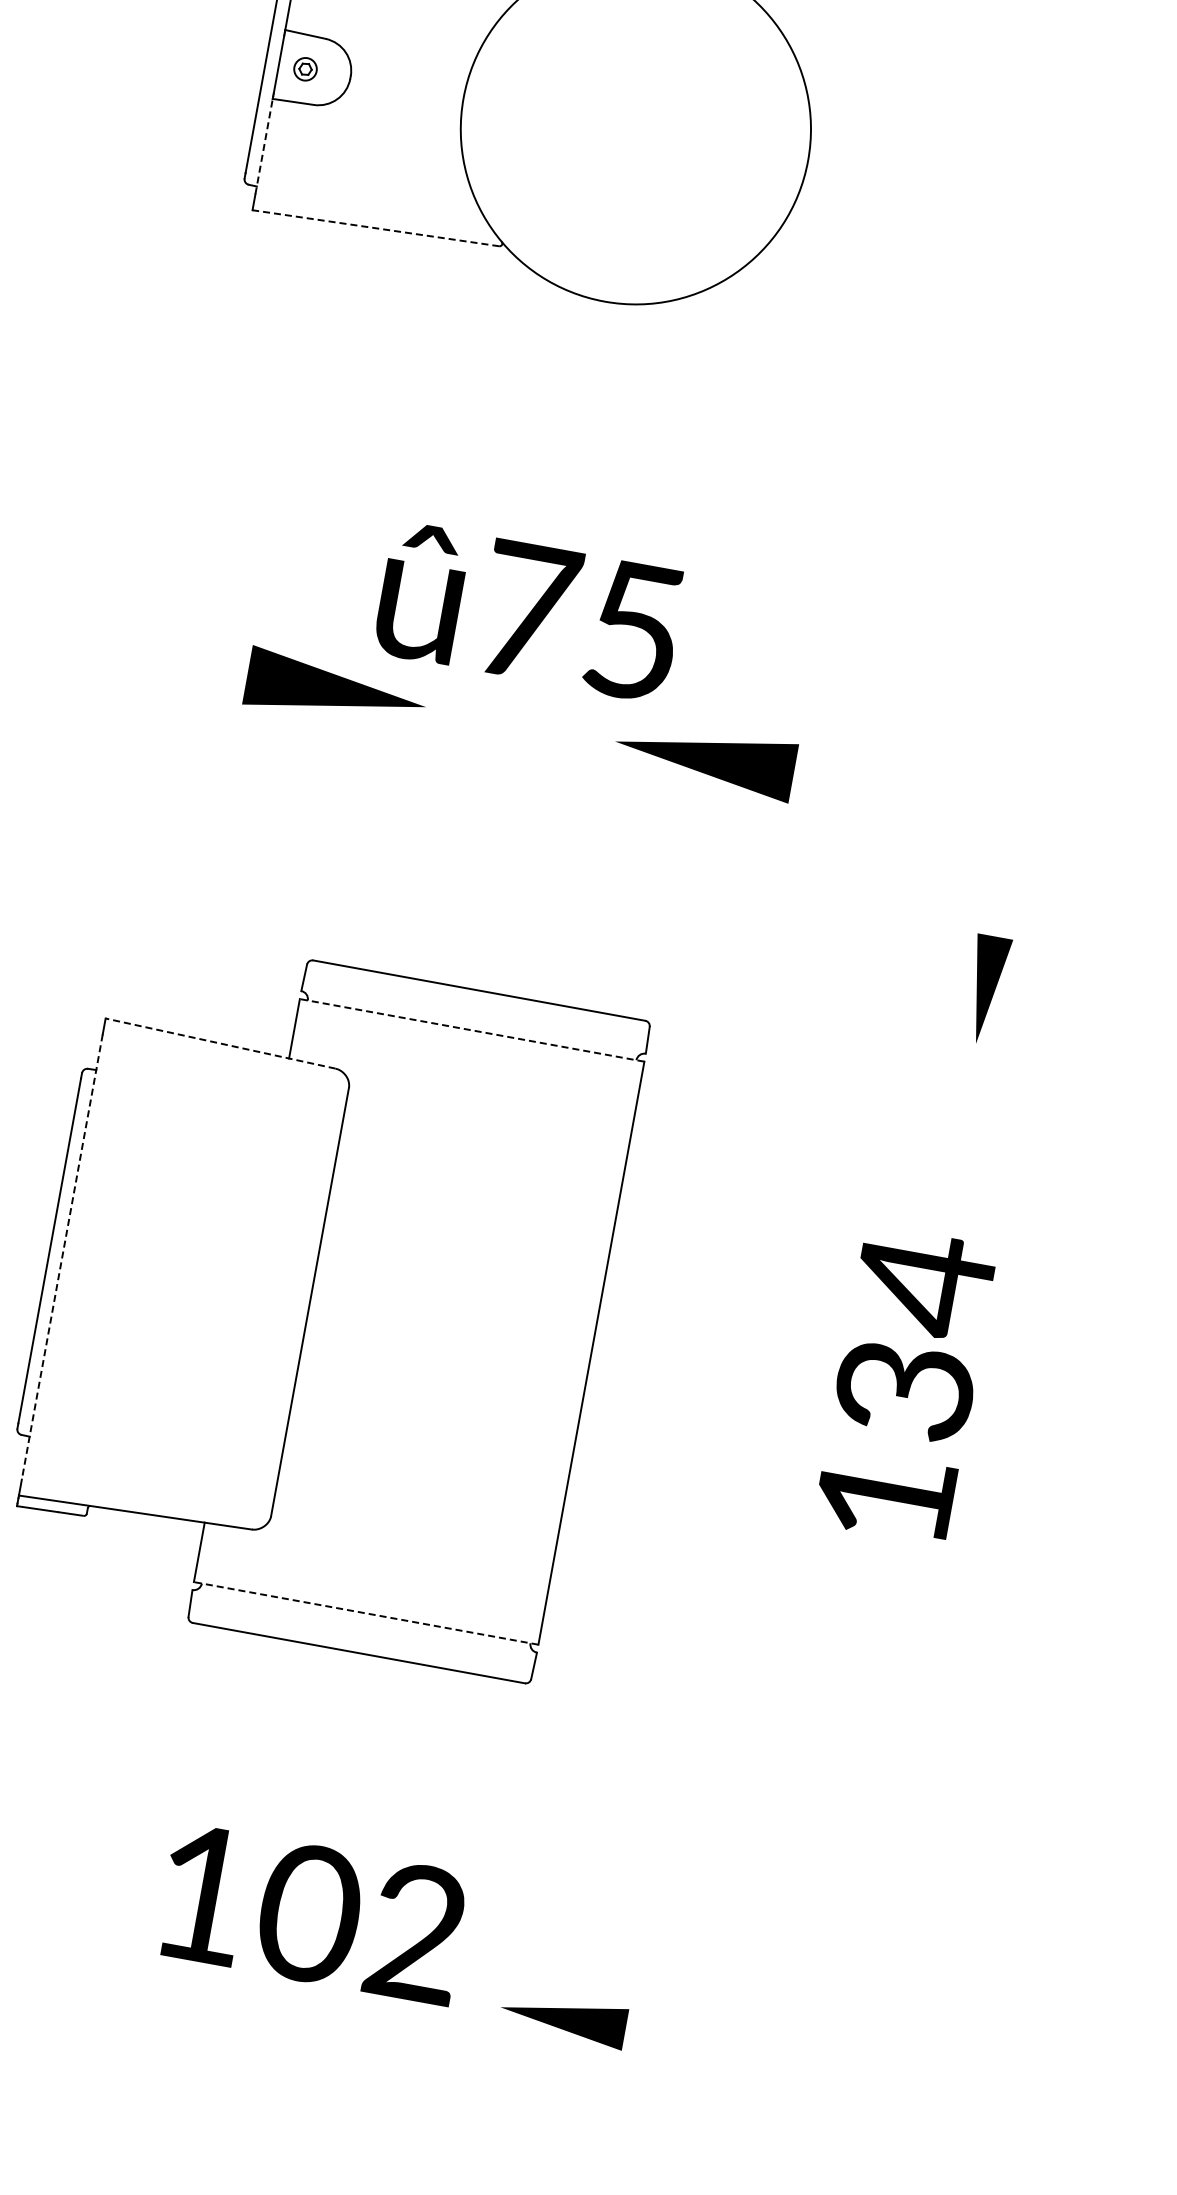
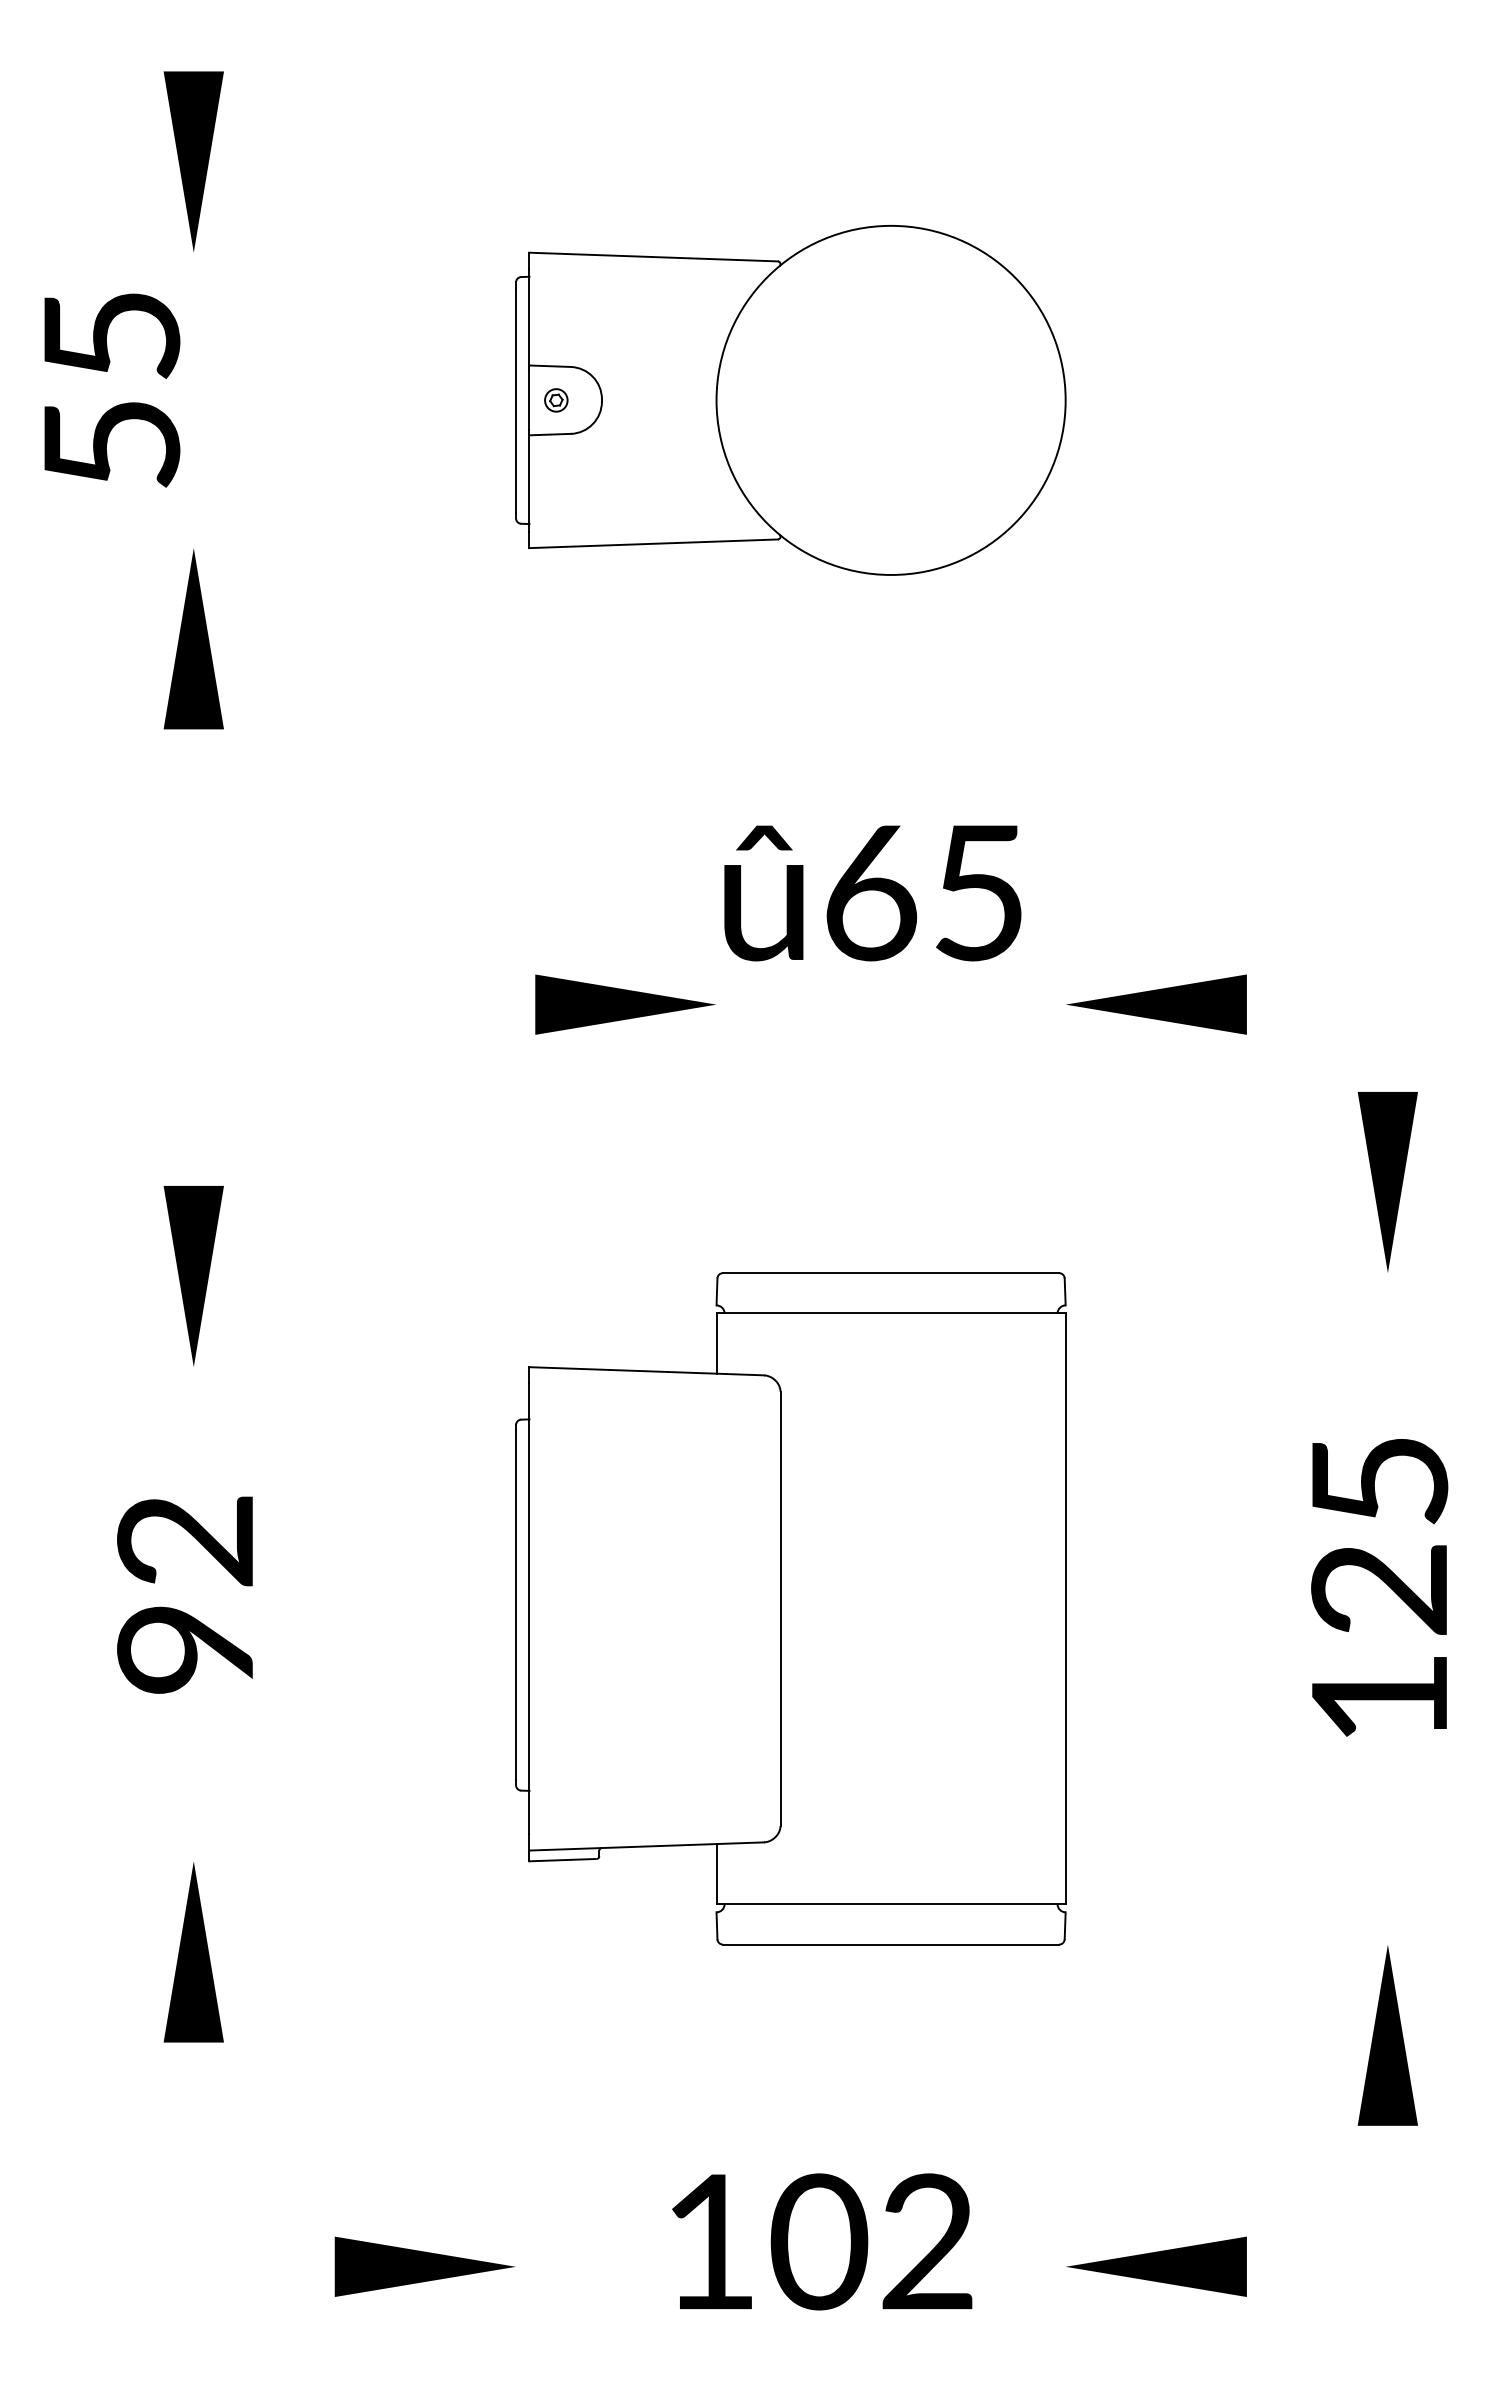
line: (264, 146) -> (529, 483), dashed -> solid
line: (375, 227) -> (653, 543), dashed -> solid
text: (528, 612) -> (871, 893), û75 -> û65
part: (336, 690) -> (625, 1004), moved
part: (704, 757) -> (1156, 1004), moved
part: (985, 990) -> (1387, 1182), size x1.67
line: (472, 1030) -> (891, 1313), dashed -> solid
line: (220, 1043) -> (646, 1371), dashed -> solid
line: (62, 1256) -> (529, 1608), dashed -> solid
text: (914, 1335) -> (1379, 1533), 134 -> 125
line: (366, 1613) -> (891, 1904), dashed -> solid
part: (832, 1831) -> (1387, 2035), added
text: (313, 1913) -> (822, 2241), moved
part: (563, 2018) -> (1156, 2266), size x1.43

